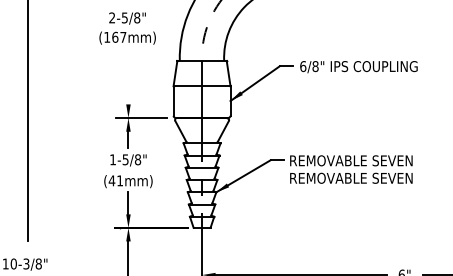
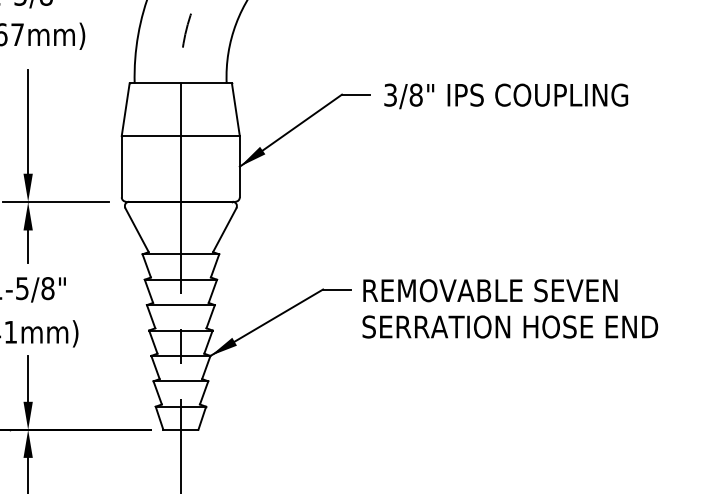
text: (303, 66) -> (391, 95), 6/8" -> 3/8"
line: (128, 79) -> (28, 122), added
text: (360, 177) -> (509, 325), REMOVABLE SEVEN -> SERRATION HOSE END

